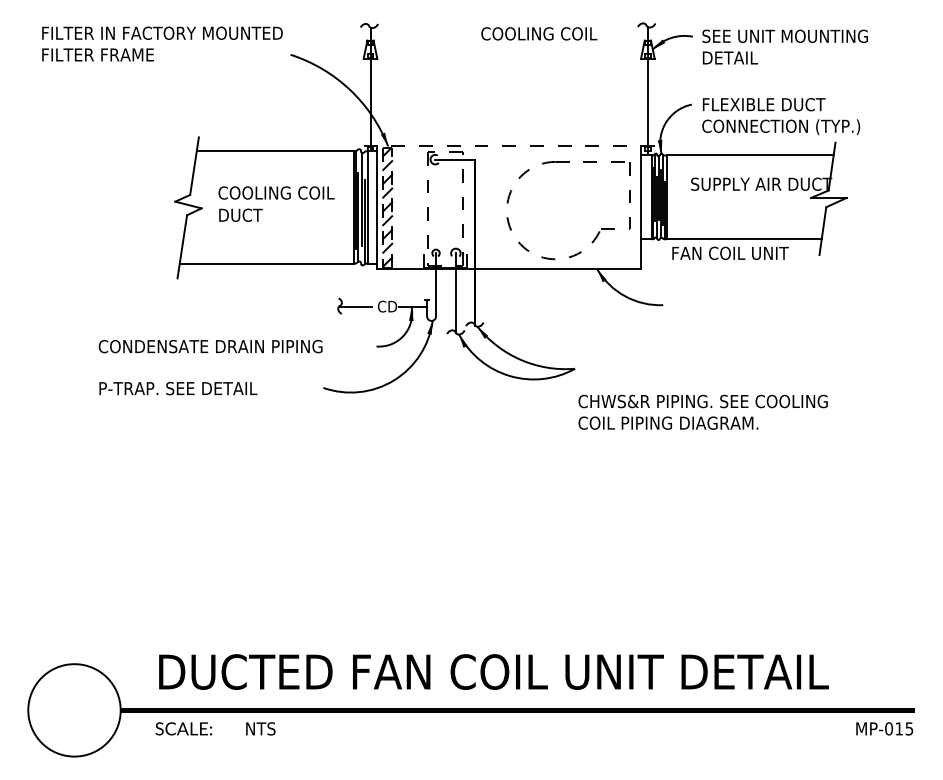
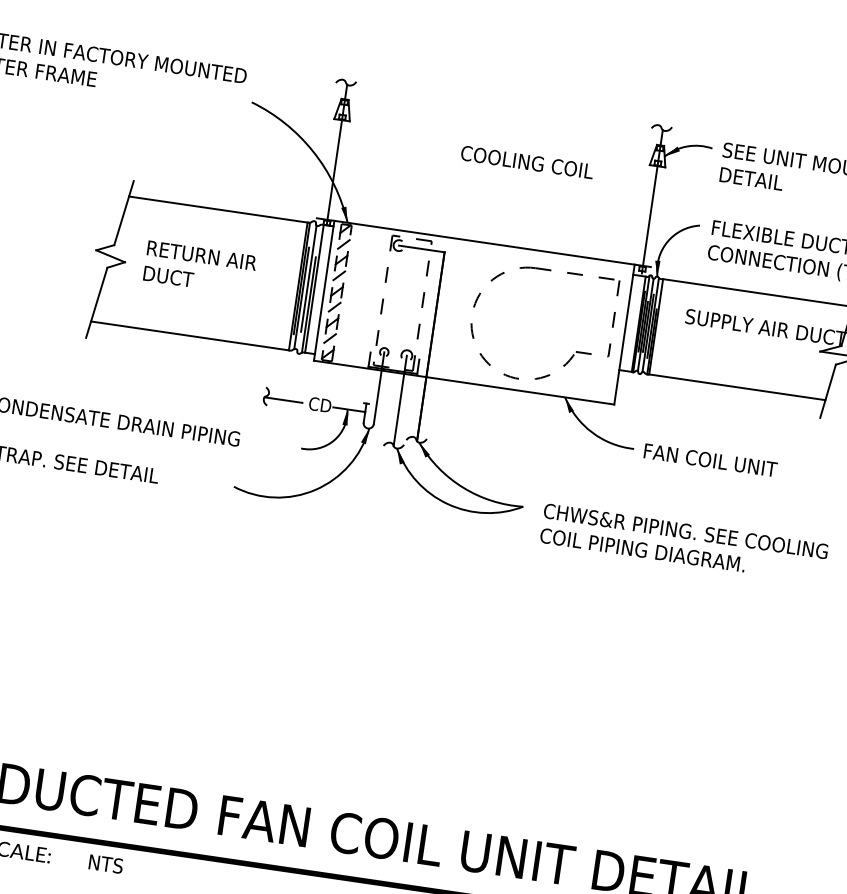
text: (539, 33) -> (527, 161), moved
line: (507, 146) -> (483, 242), dashed -> solid
text: (276, 192) -> (212, 256), COOLING COIL -> RETURN AIR
text: (730, 252) -> (710, 459), moved
text: (702, 411) -> (683, 542), moved

